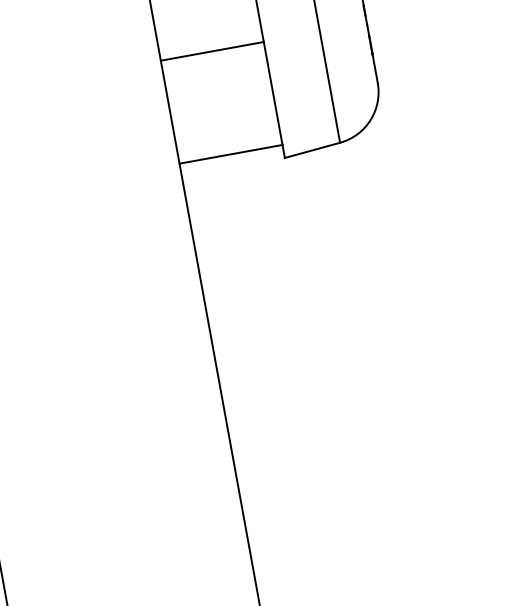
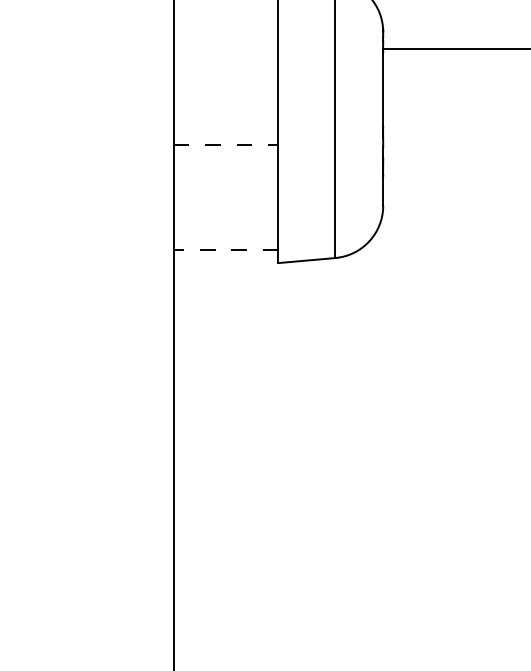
line: (212, 51) -> (226, 145), solid -> dashed
line: (230, 154) -> (225, 249), solid -> dashed

